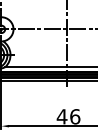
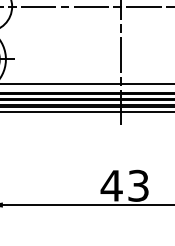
text: (75, 116) -> (139, 185), 46 -> 43

